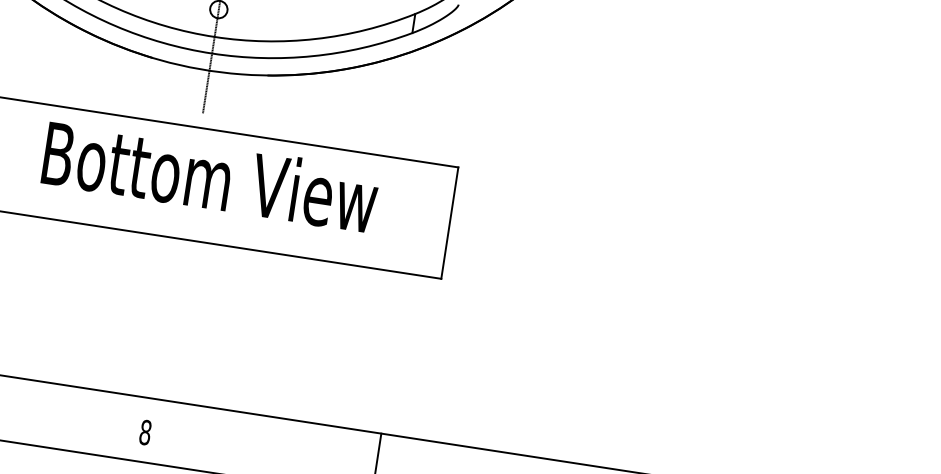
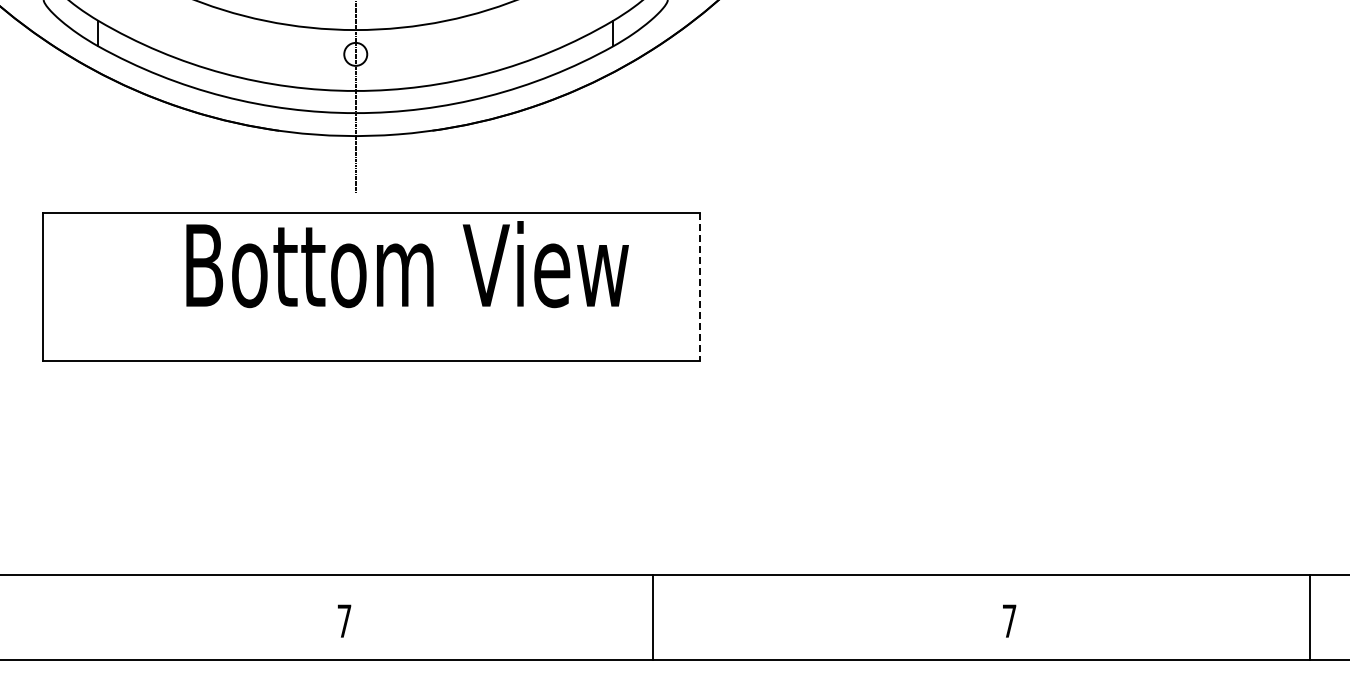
text: (210, 176) -> (407, 264), moved
line: (449, 223) -> (699, 287), solid -> dashed
text: (145, 432) -> (344, 621), 8 -> 7

